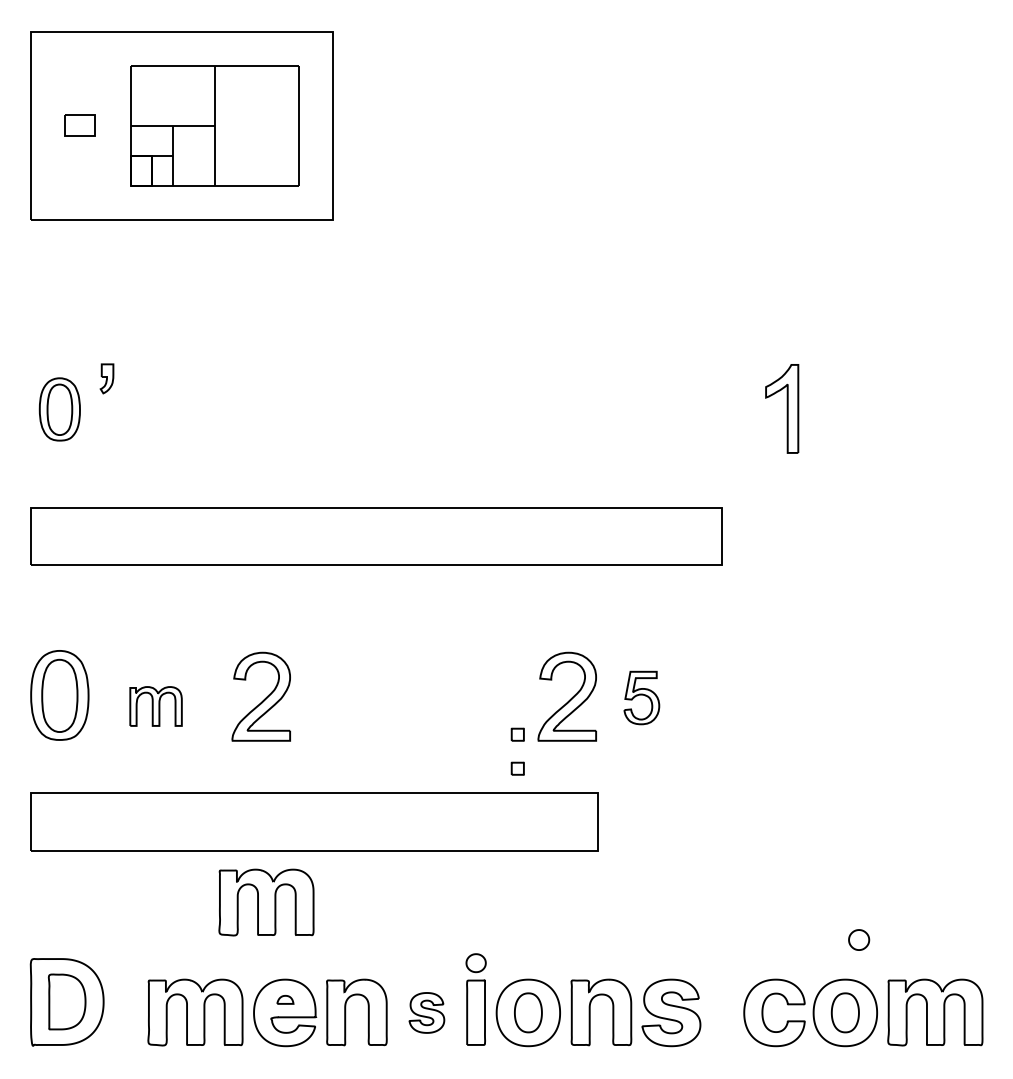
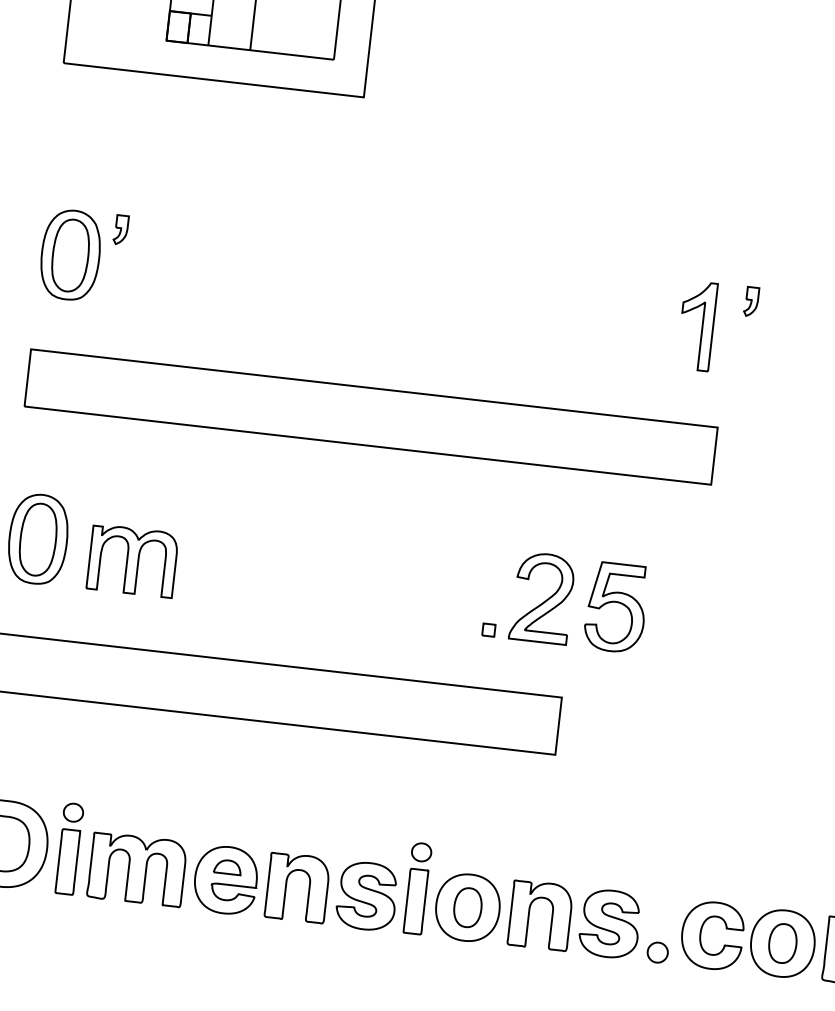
part: (741, 378) -> (751, 301), added
part: (782, 408) -> (697, 325), moved
part: (59, 409) -> (70, 255), size x1.43
part: (260, 696) -> (237, 563), removed
part: (641, 697) -> (615, 607), size x1.67
part: (155, 706) -> (132, 561), size x1.67
part: (517, 768) -> (484, 663), removed
part: (266, 902) -> (220, 768), removed
part: (859, 939) -> (658, 952), moved
part: (125, 999) -> (69, 848), added
part: (285, 999) -> (228, 866), size x1.67
part: (426, 1012) -> (366, 895), size x1.67

